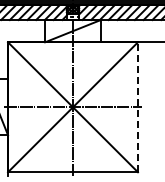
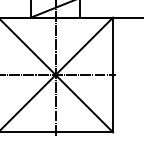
line: (137, 107) -> (112, 75), dashed -> solid

